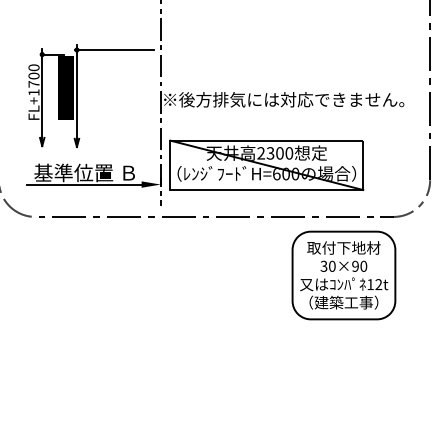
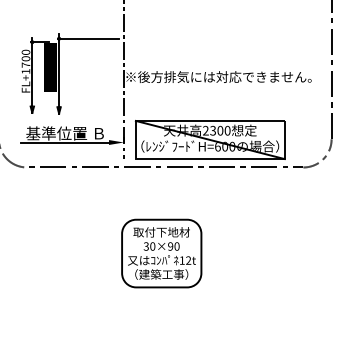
part: (266, 164) -> (210, 139), moved
part: (343, 275) -> (161, 253), moved

